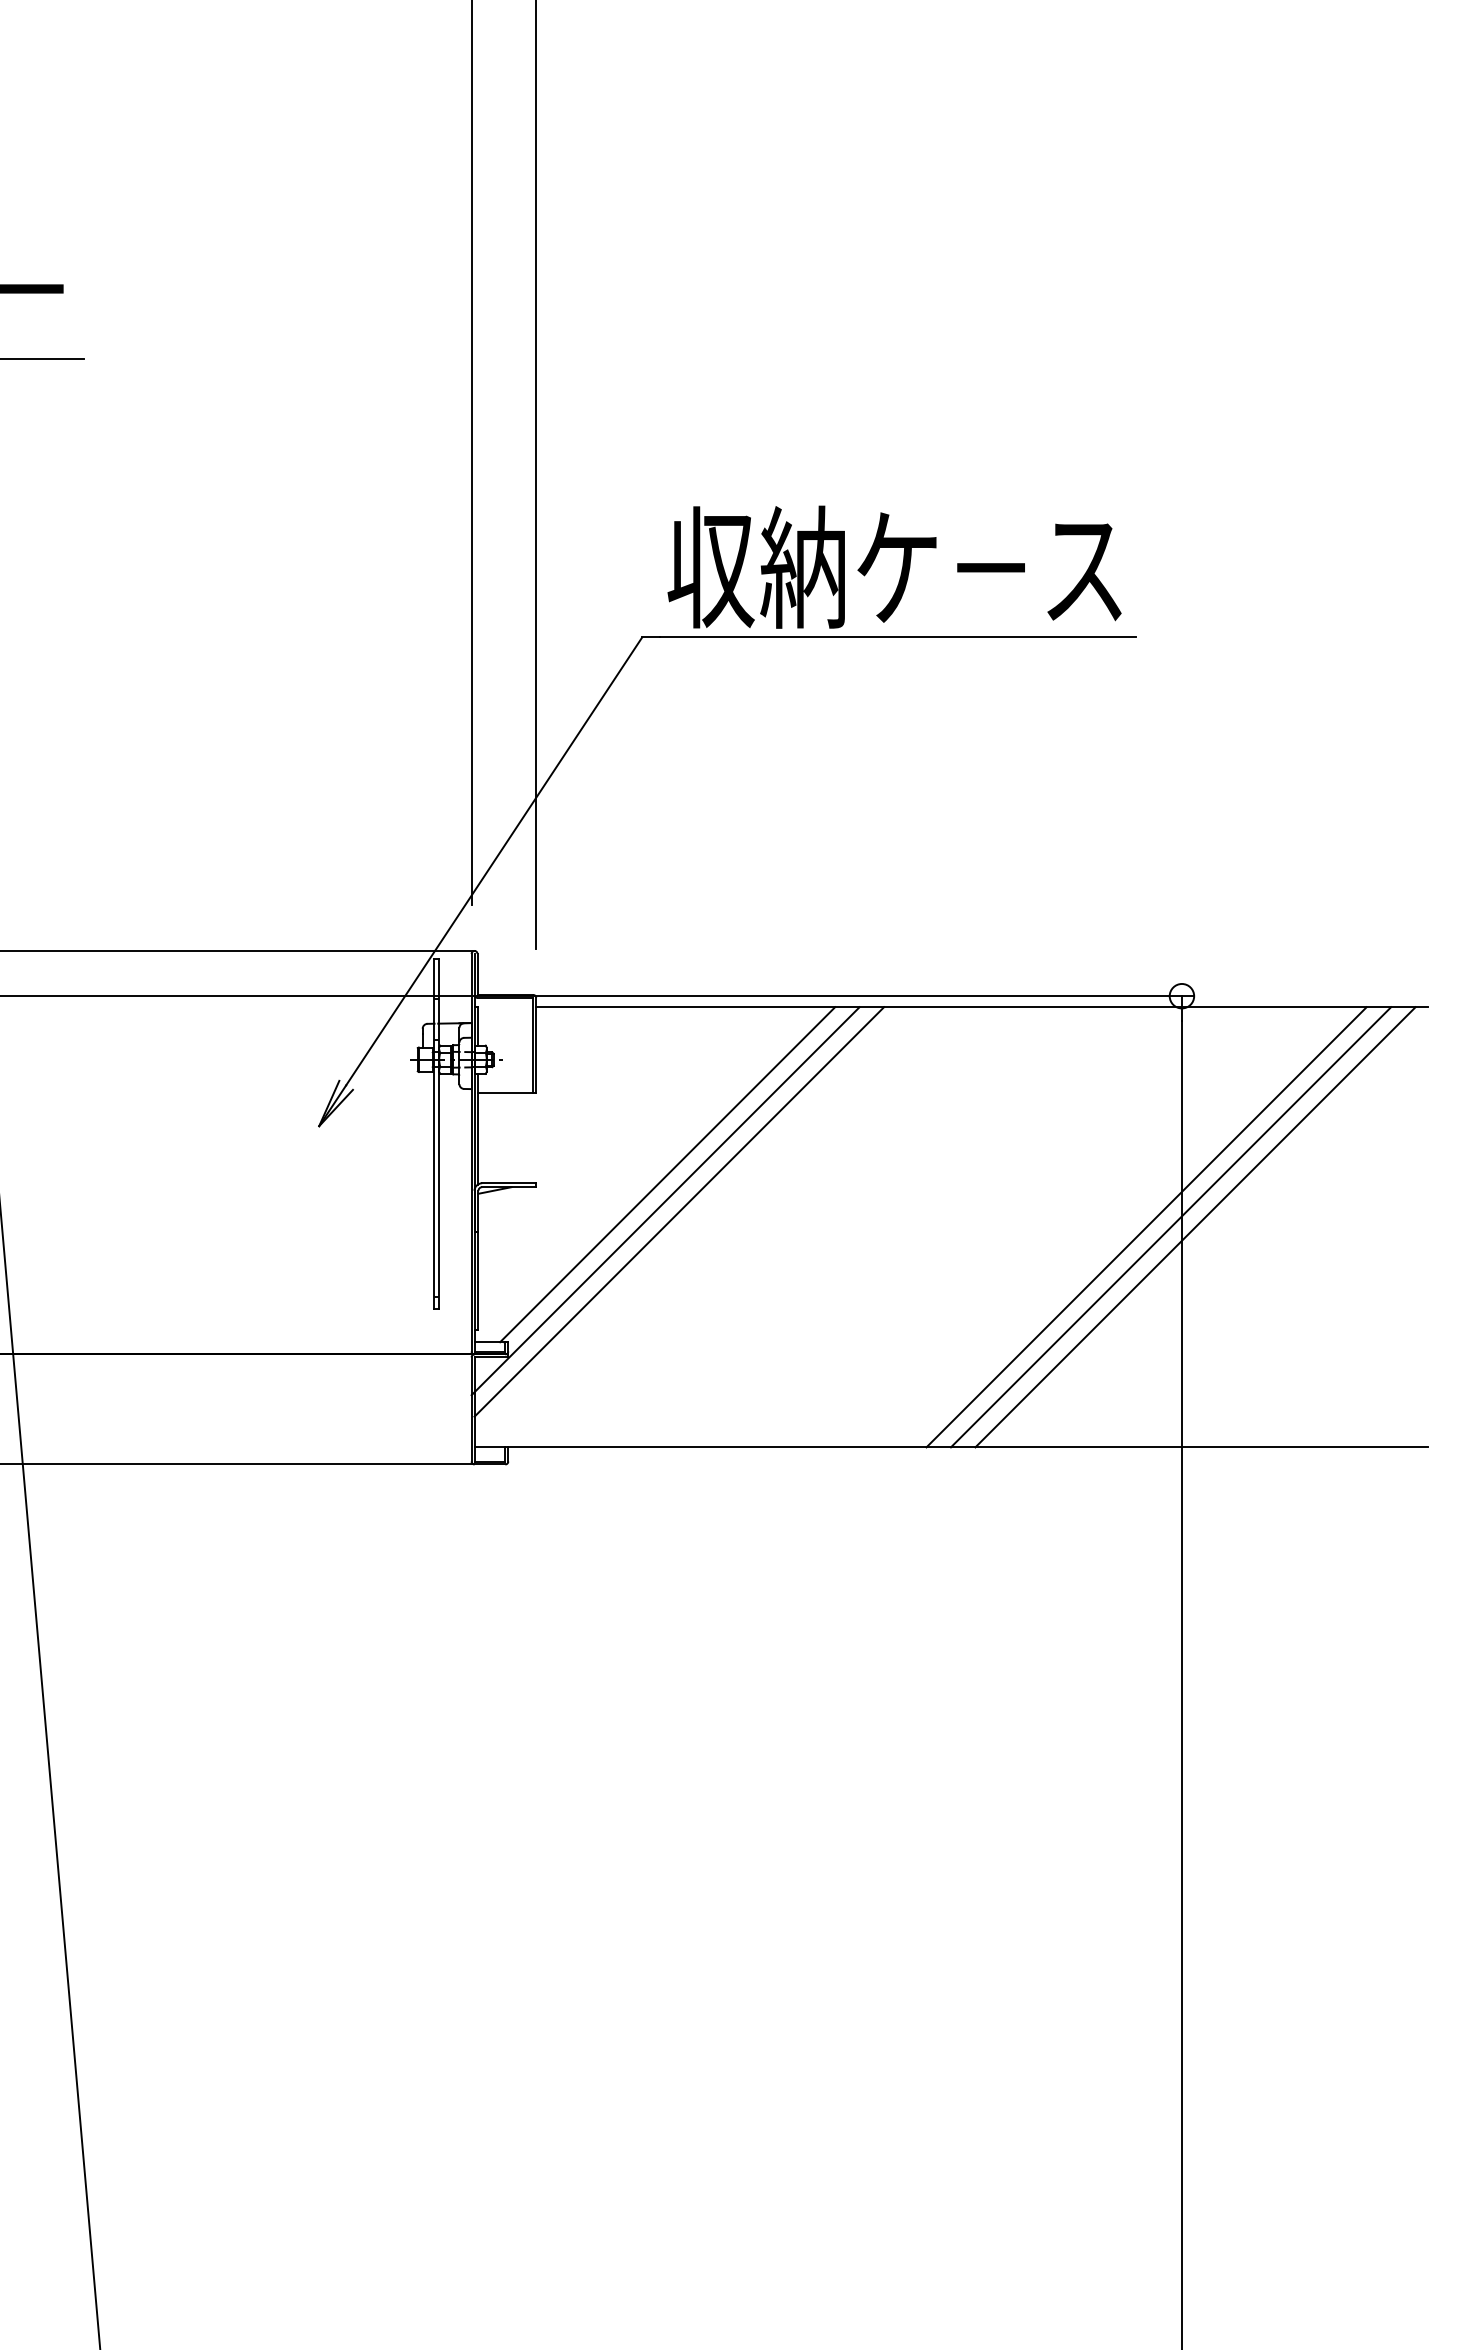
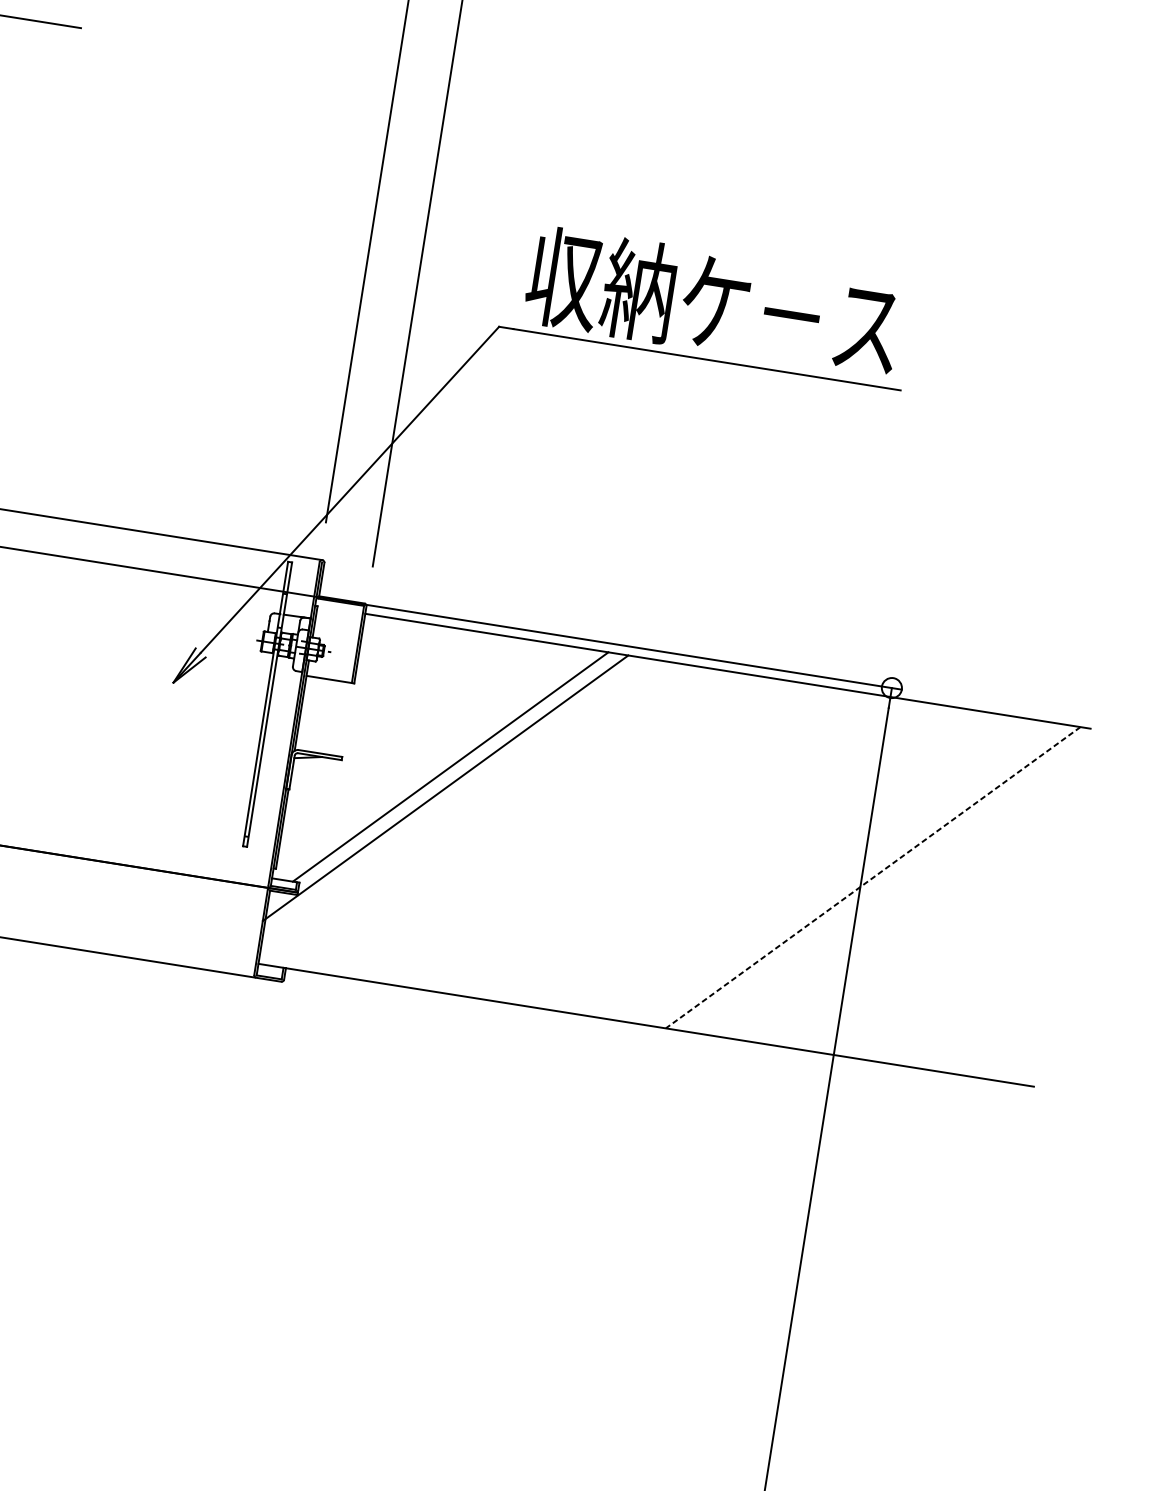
line: (679, 1211) -> (455, 798), removed
line: (1146, 1227) -> (833, 871), removed
line: (1170, 1227) -> (852, 874), removed
line: (1195, 1227) -> (873, 877), solid -> dashed

